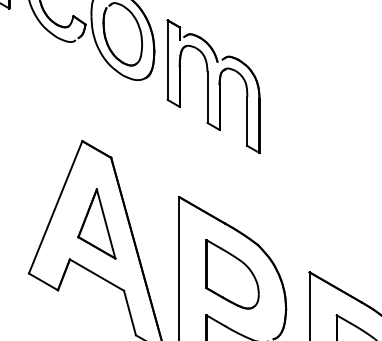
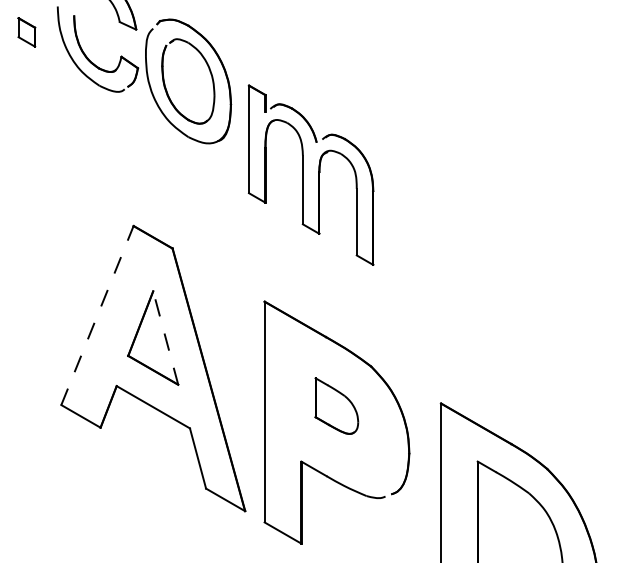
part: (207, 86) -> (303, 174), moved
line: (55, 207) -> (97, 315), solid -> dashed
line: (105, 224) -> (165, 338), solid -> dashed
part: (232, 273) -> (336, 405), size x0.6

